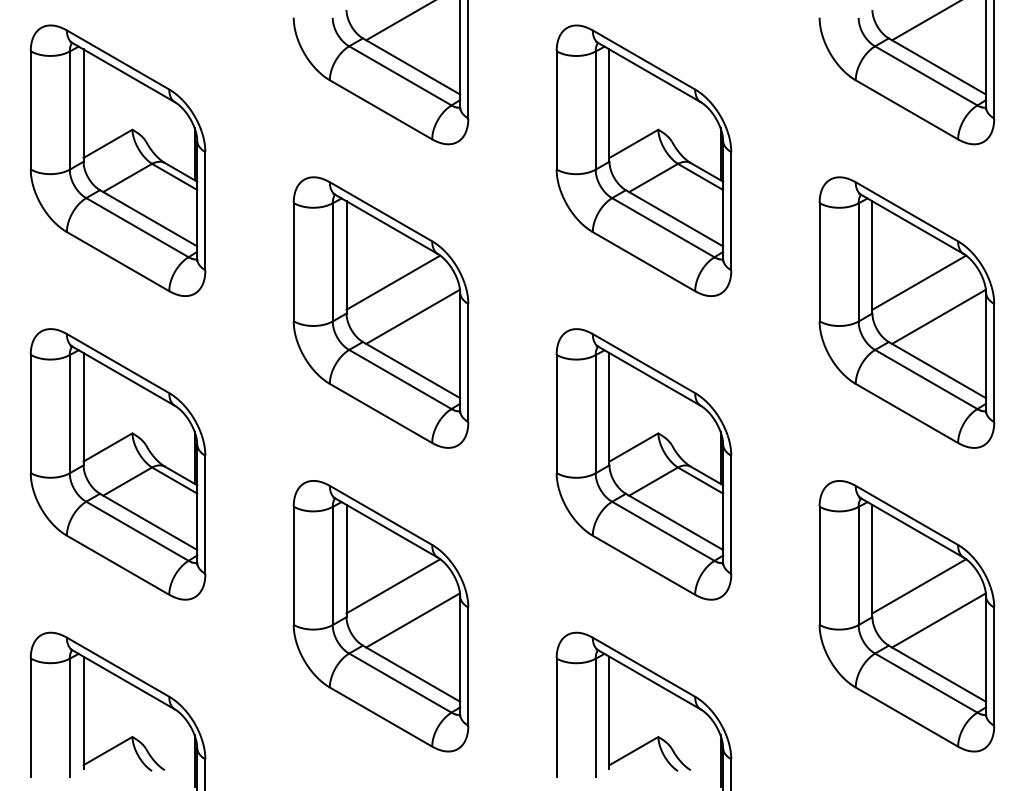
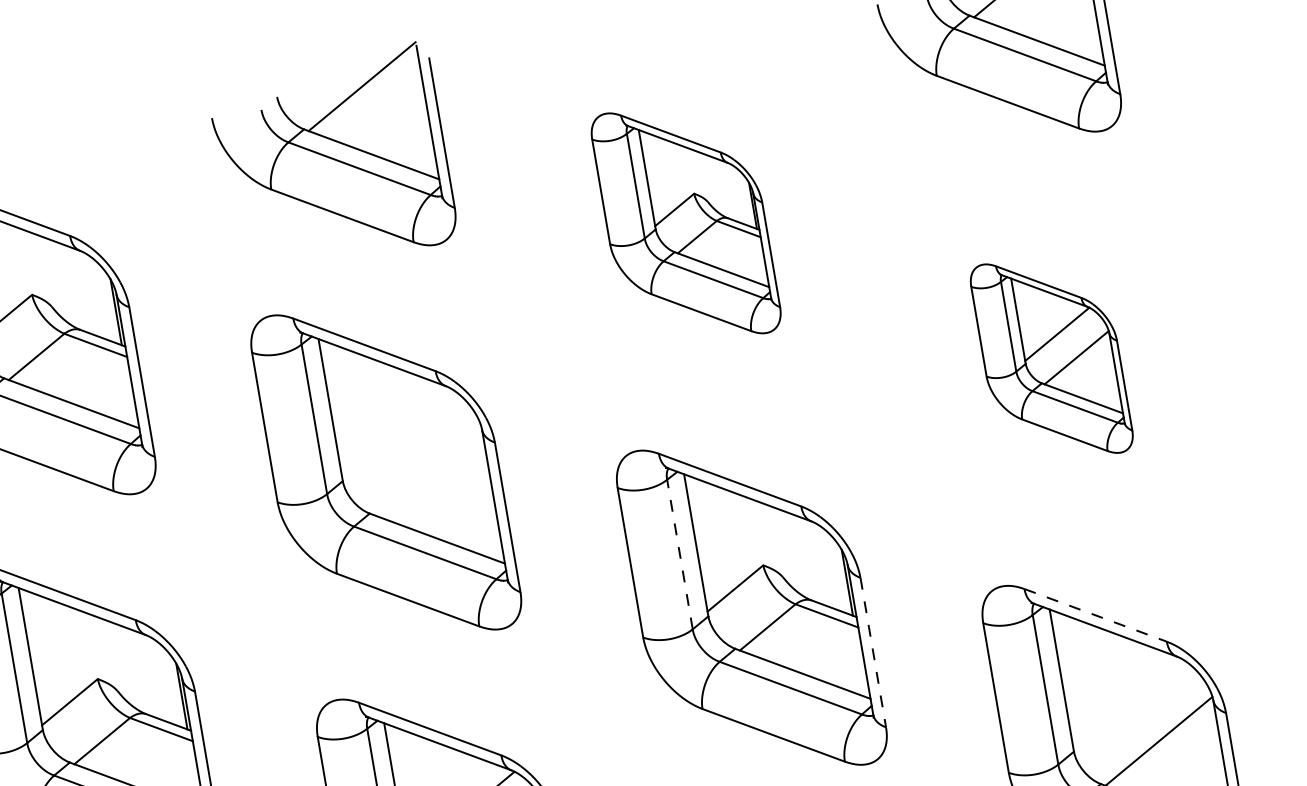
part: (643, 160) -> (685, 223), size x0.7
line: (393, 282) -> (395, 431), removed
part: (906, 312) -> (1051, 358), size x0.6
line: (413, 316) -> (428, 470), removed
line: (595, 413) -> (679, 553), solid -> dashed
line: (731, 515) -> (873, 653), solid -> dashed
line: (907, 515) -> (1096, 615), solid -> dashed
line: (919, 586) -> (1126, 702), removed

